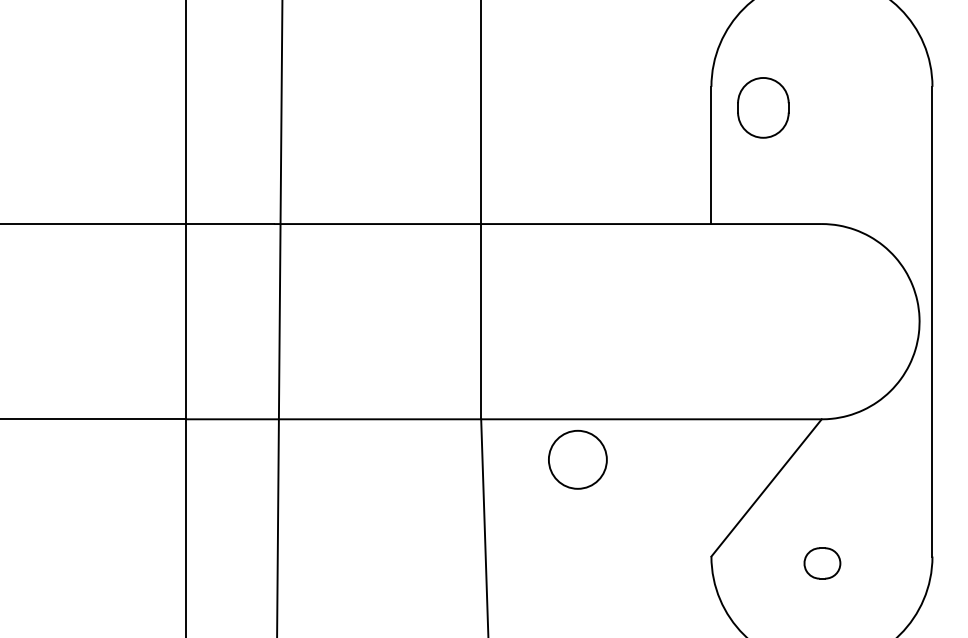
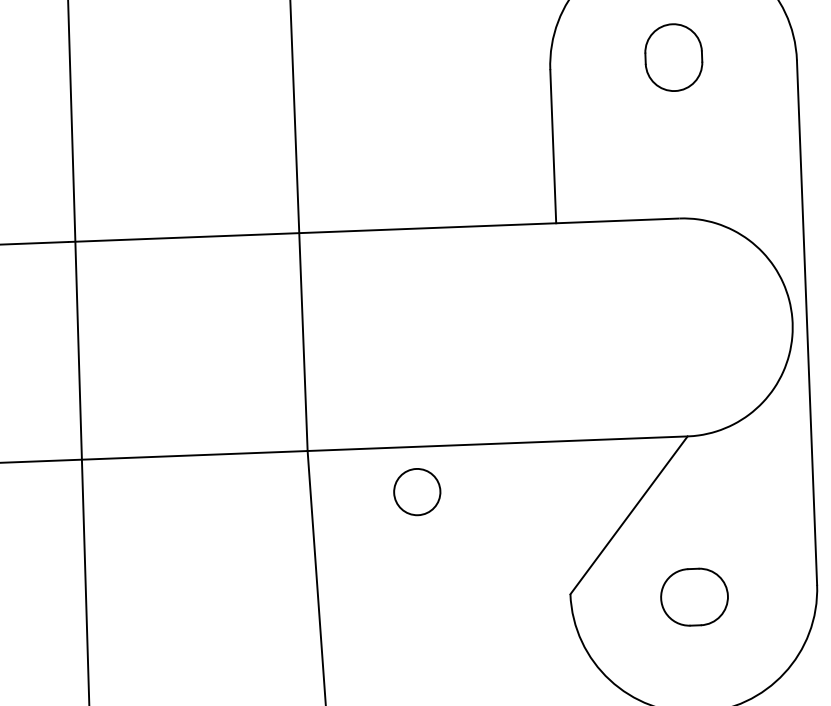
part: (763, 107) -> (673, 57), moved
circle: (577, 459) -> (416, 491), size x0.71
part: (822, 563) -> (694, 597), size x1.67

